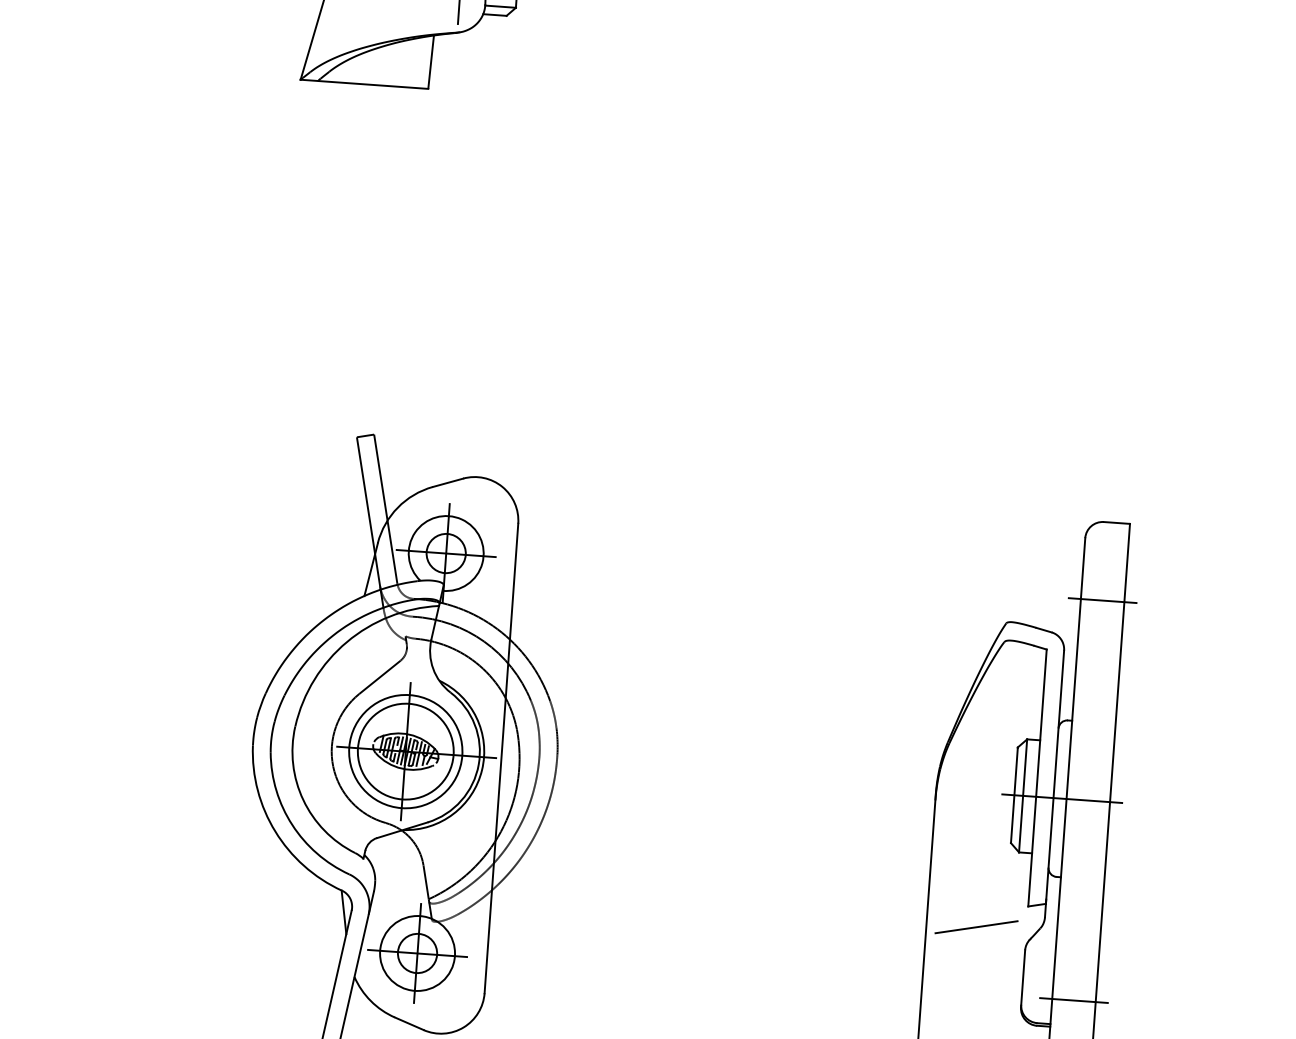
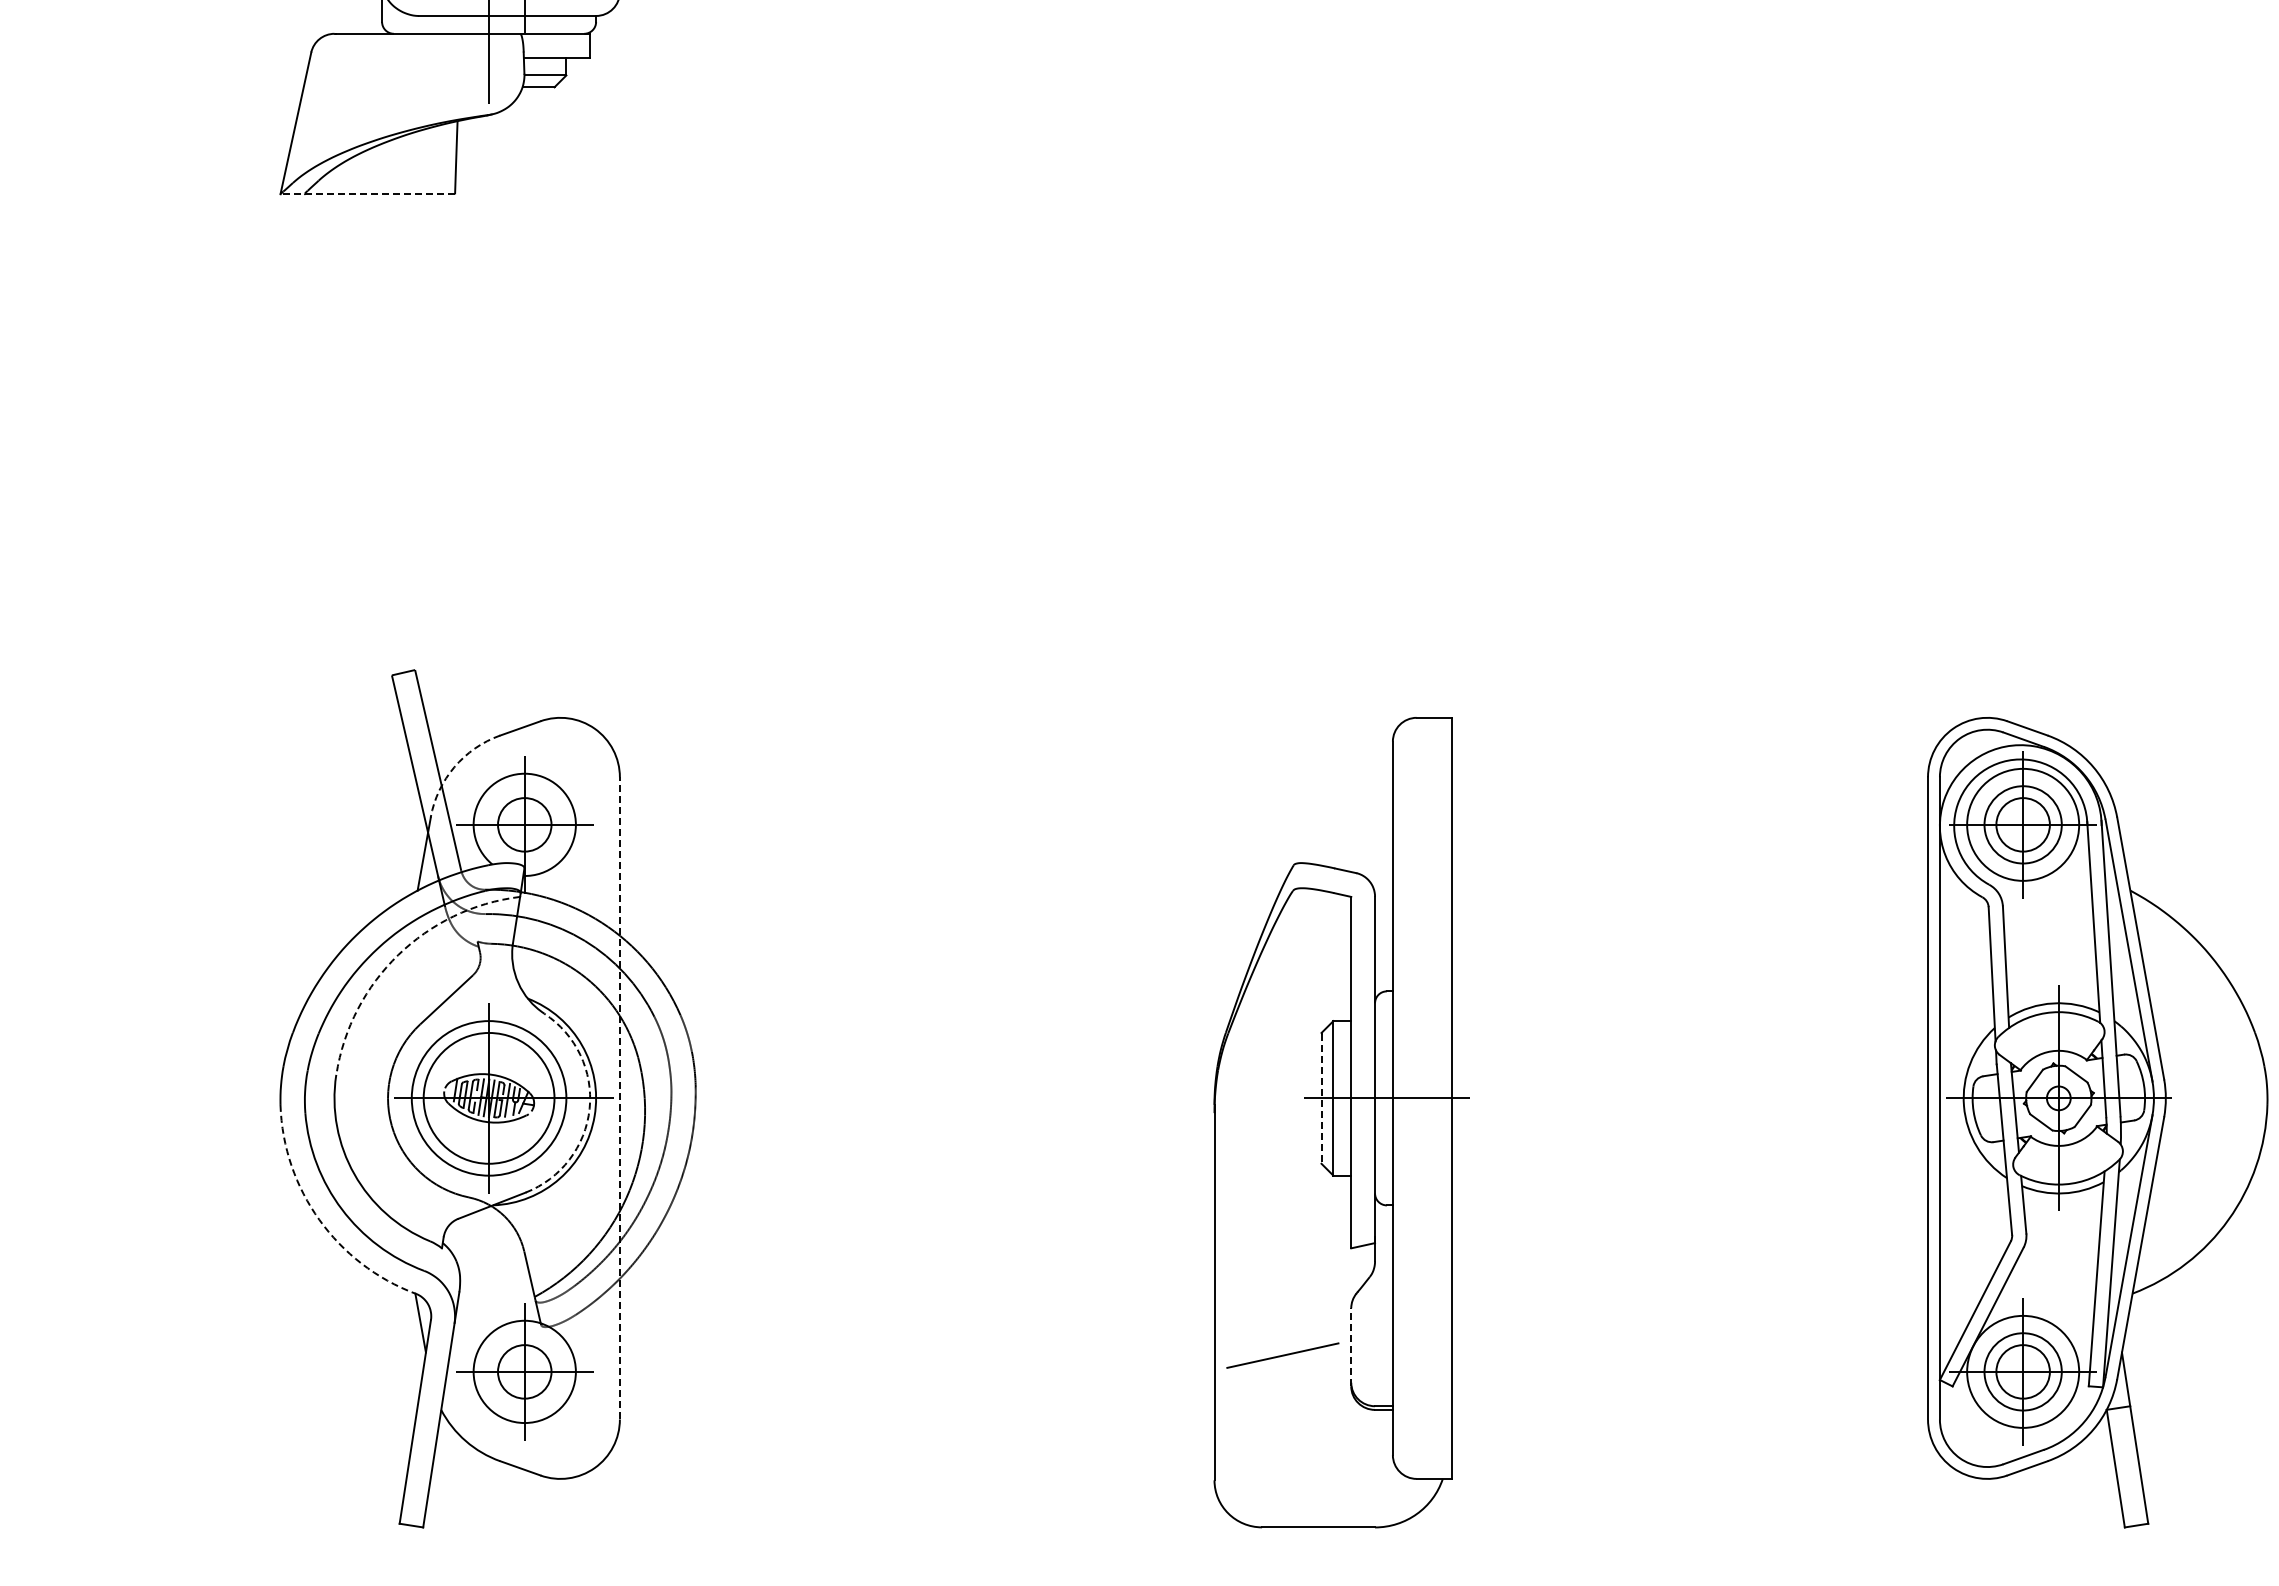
line: (364, 84) -> (367, 194), solid -> dashed
arc: (397, 507) -> (454, 767), solid -> dashed
line: (1102, 600) -> (1422, 824), removed
arc: (347, 642) -> (398, 955), solid -> dashed
line: (501, 757) -> (619, 1097), solid -> dashed
arc: (478, 764) -> (589, 1108), solid -> dashed
line: (1014, 796) -> (1321, 1099), solid -> dashed
arc: (275, 831) -> (319, 1219), solid -> dashed
line: (976, 927) -> (1282, 1355), moved
line: (1023, 978) -> (1351, 1346), solid -> dashed
line: (1073, 1000) -> (1422, 1371), removed

